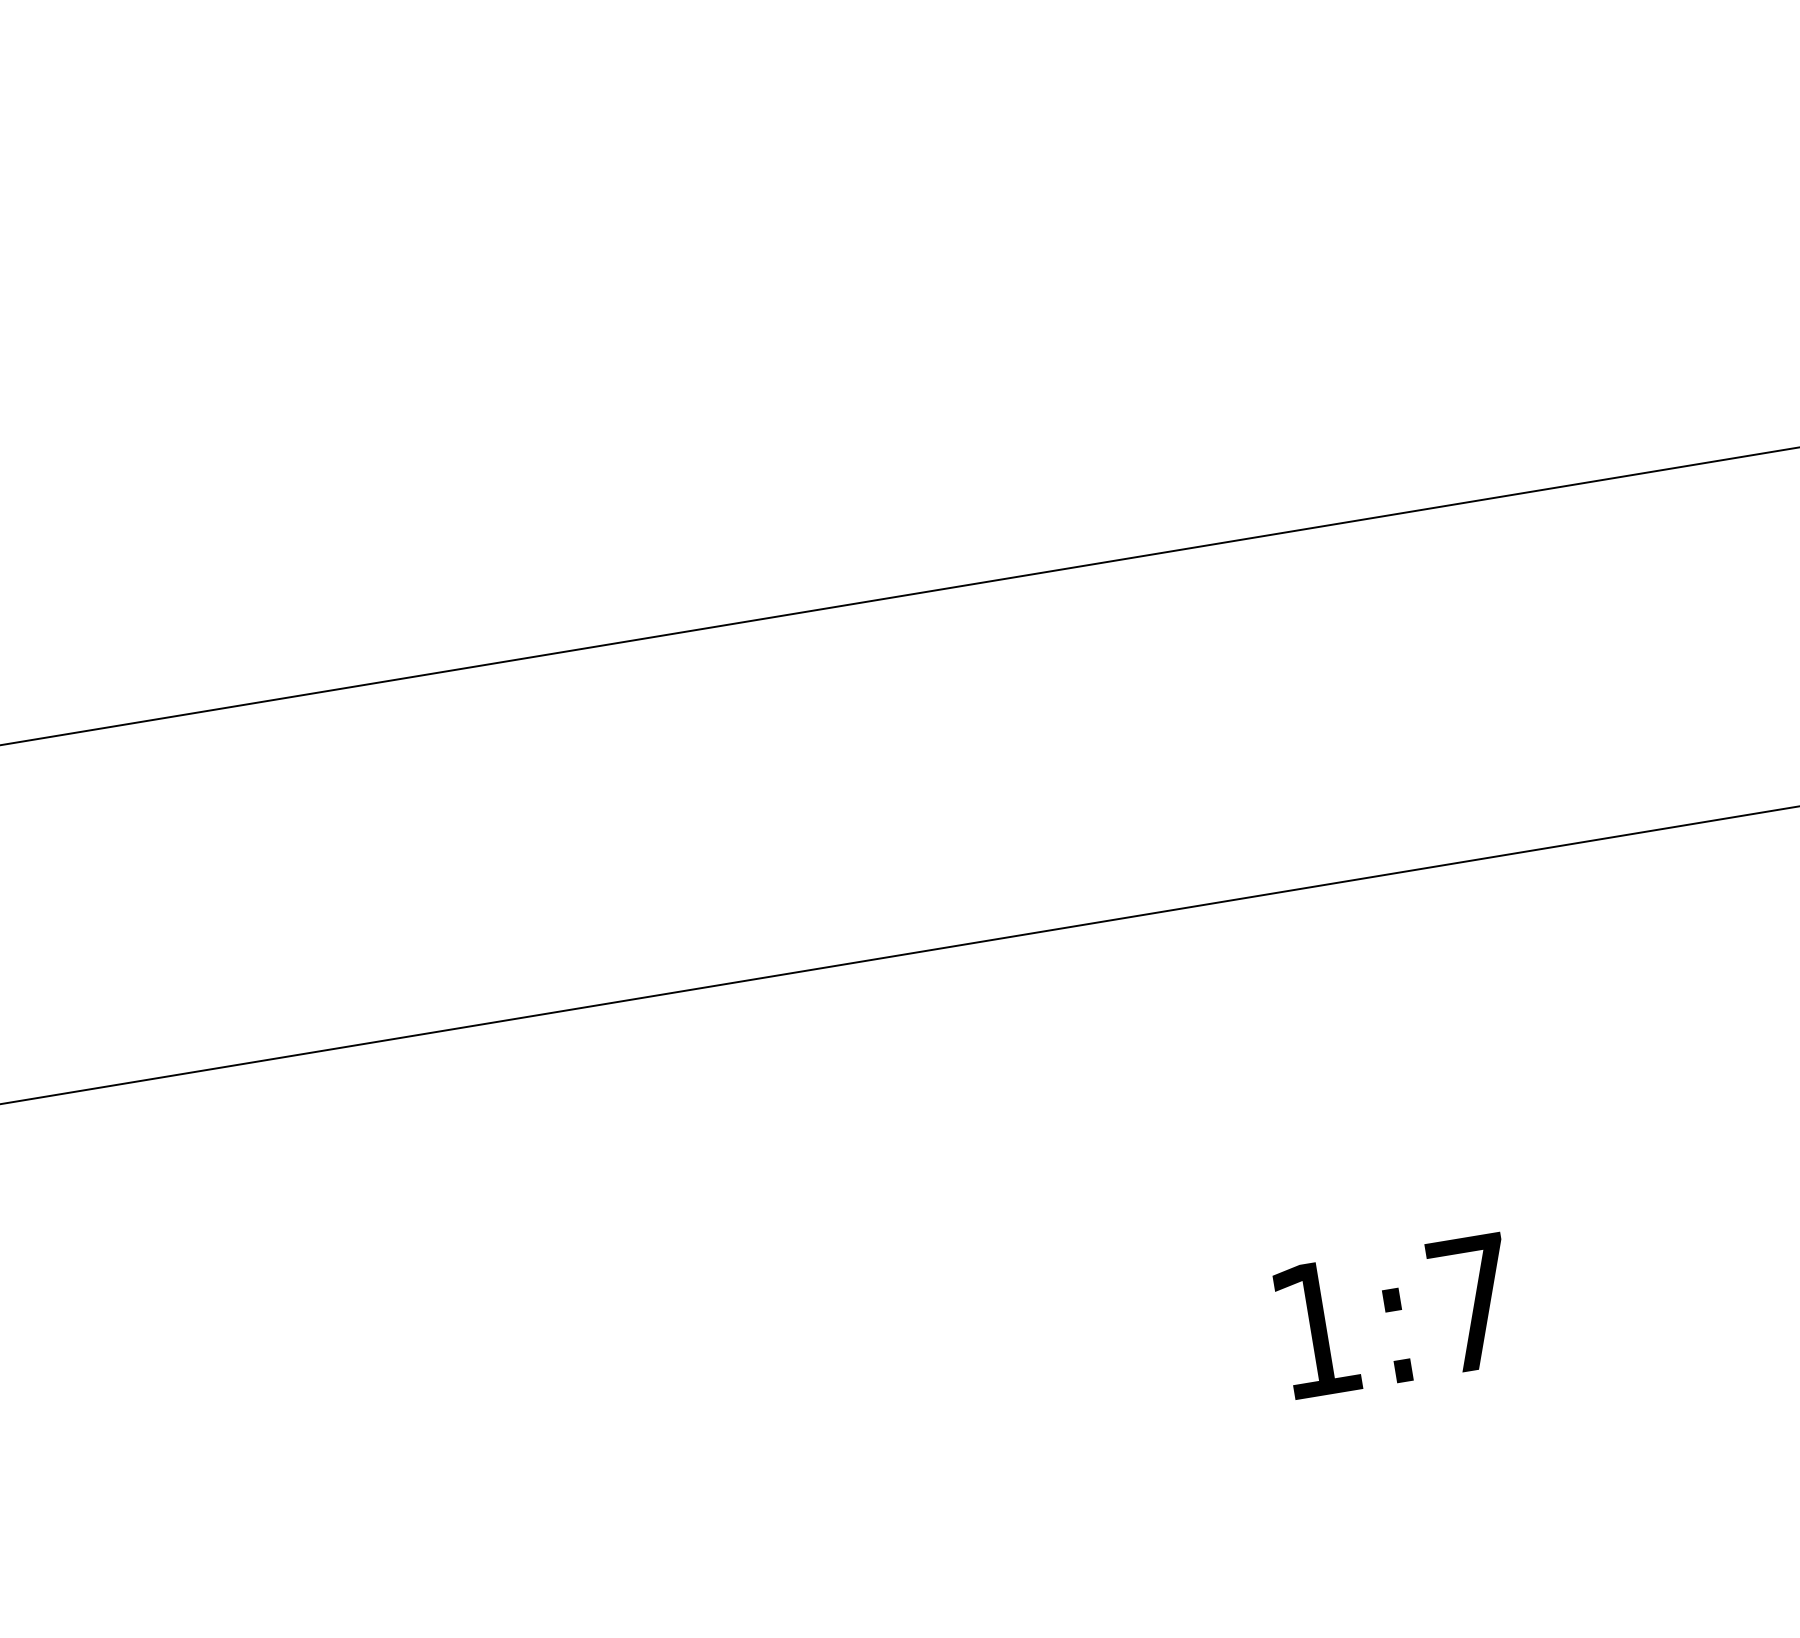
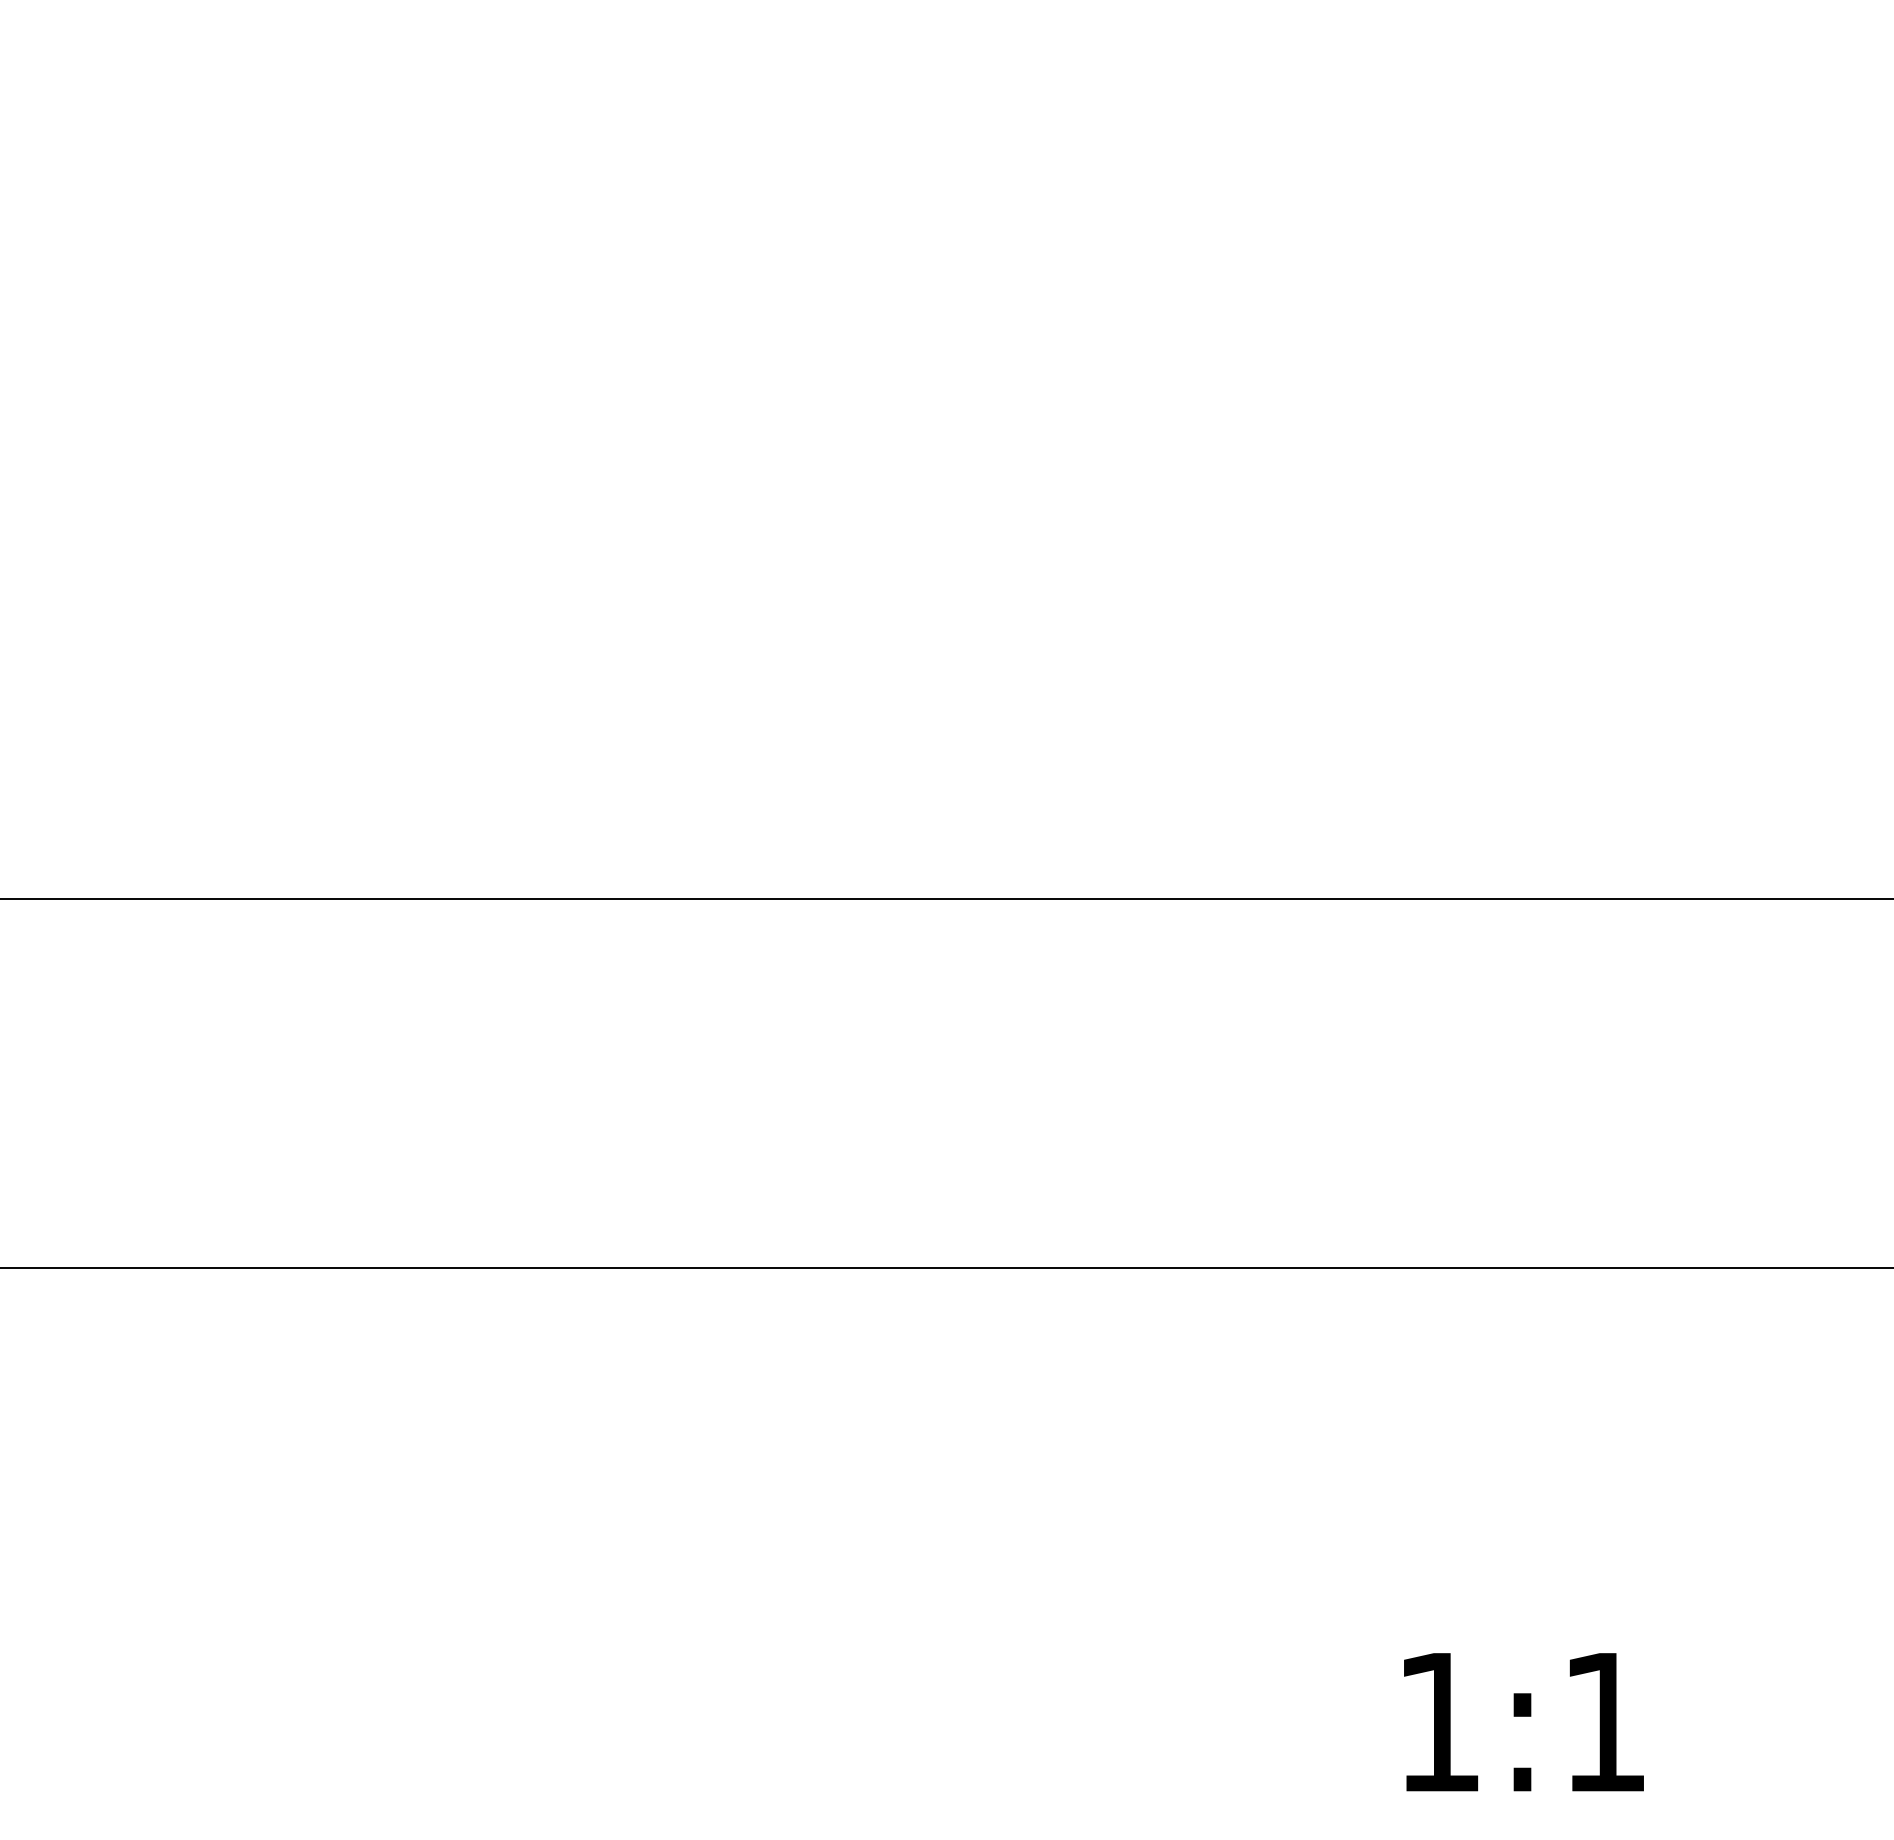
text: (1472, 1303) -> (1604, 1722), 1:7 -> 1:1

